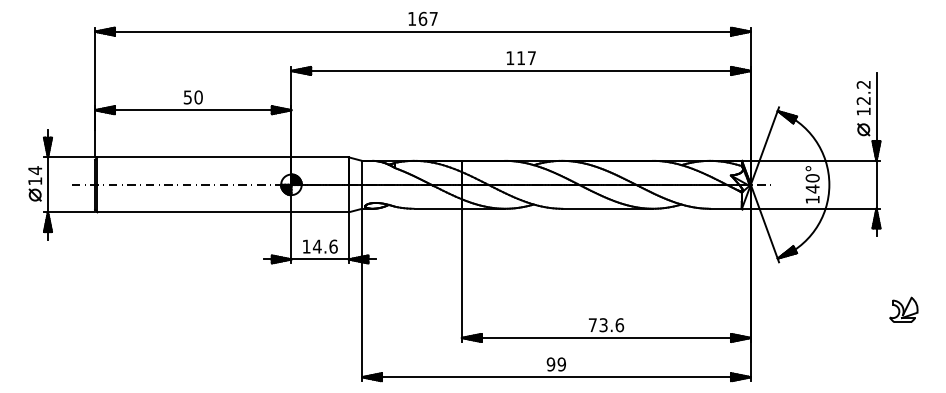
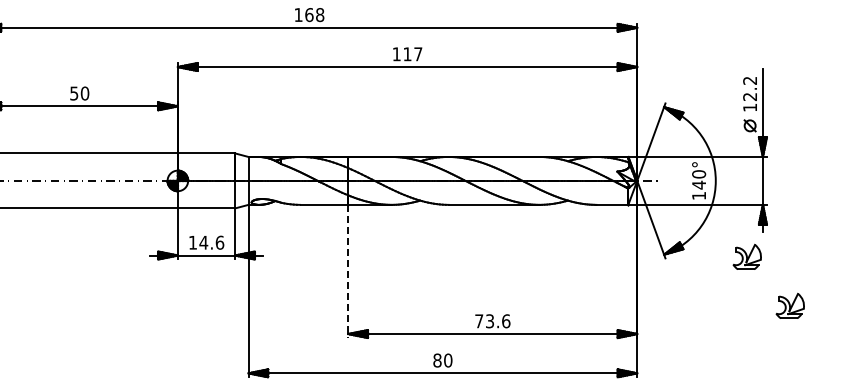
text: (433, 18) -> (319, 14), 167 -> 168
part: (860, 260) -> (746, 256), added
line: (461, 275) -> (347, 271), solid -> dashed
text: (555, 364) -> (441, 360), 99 -> 80

